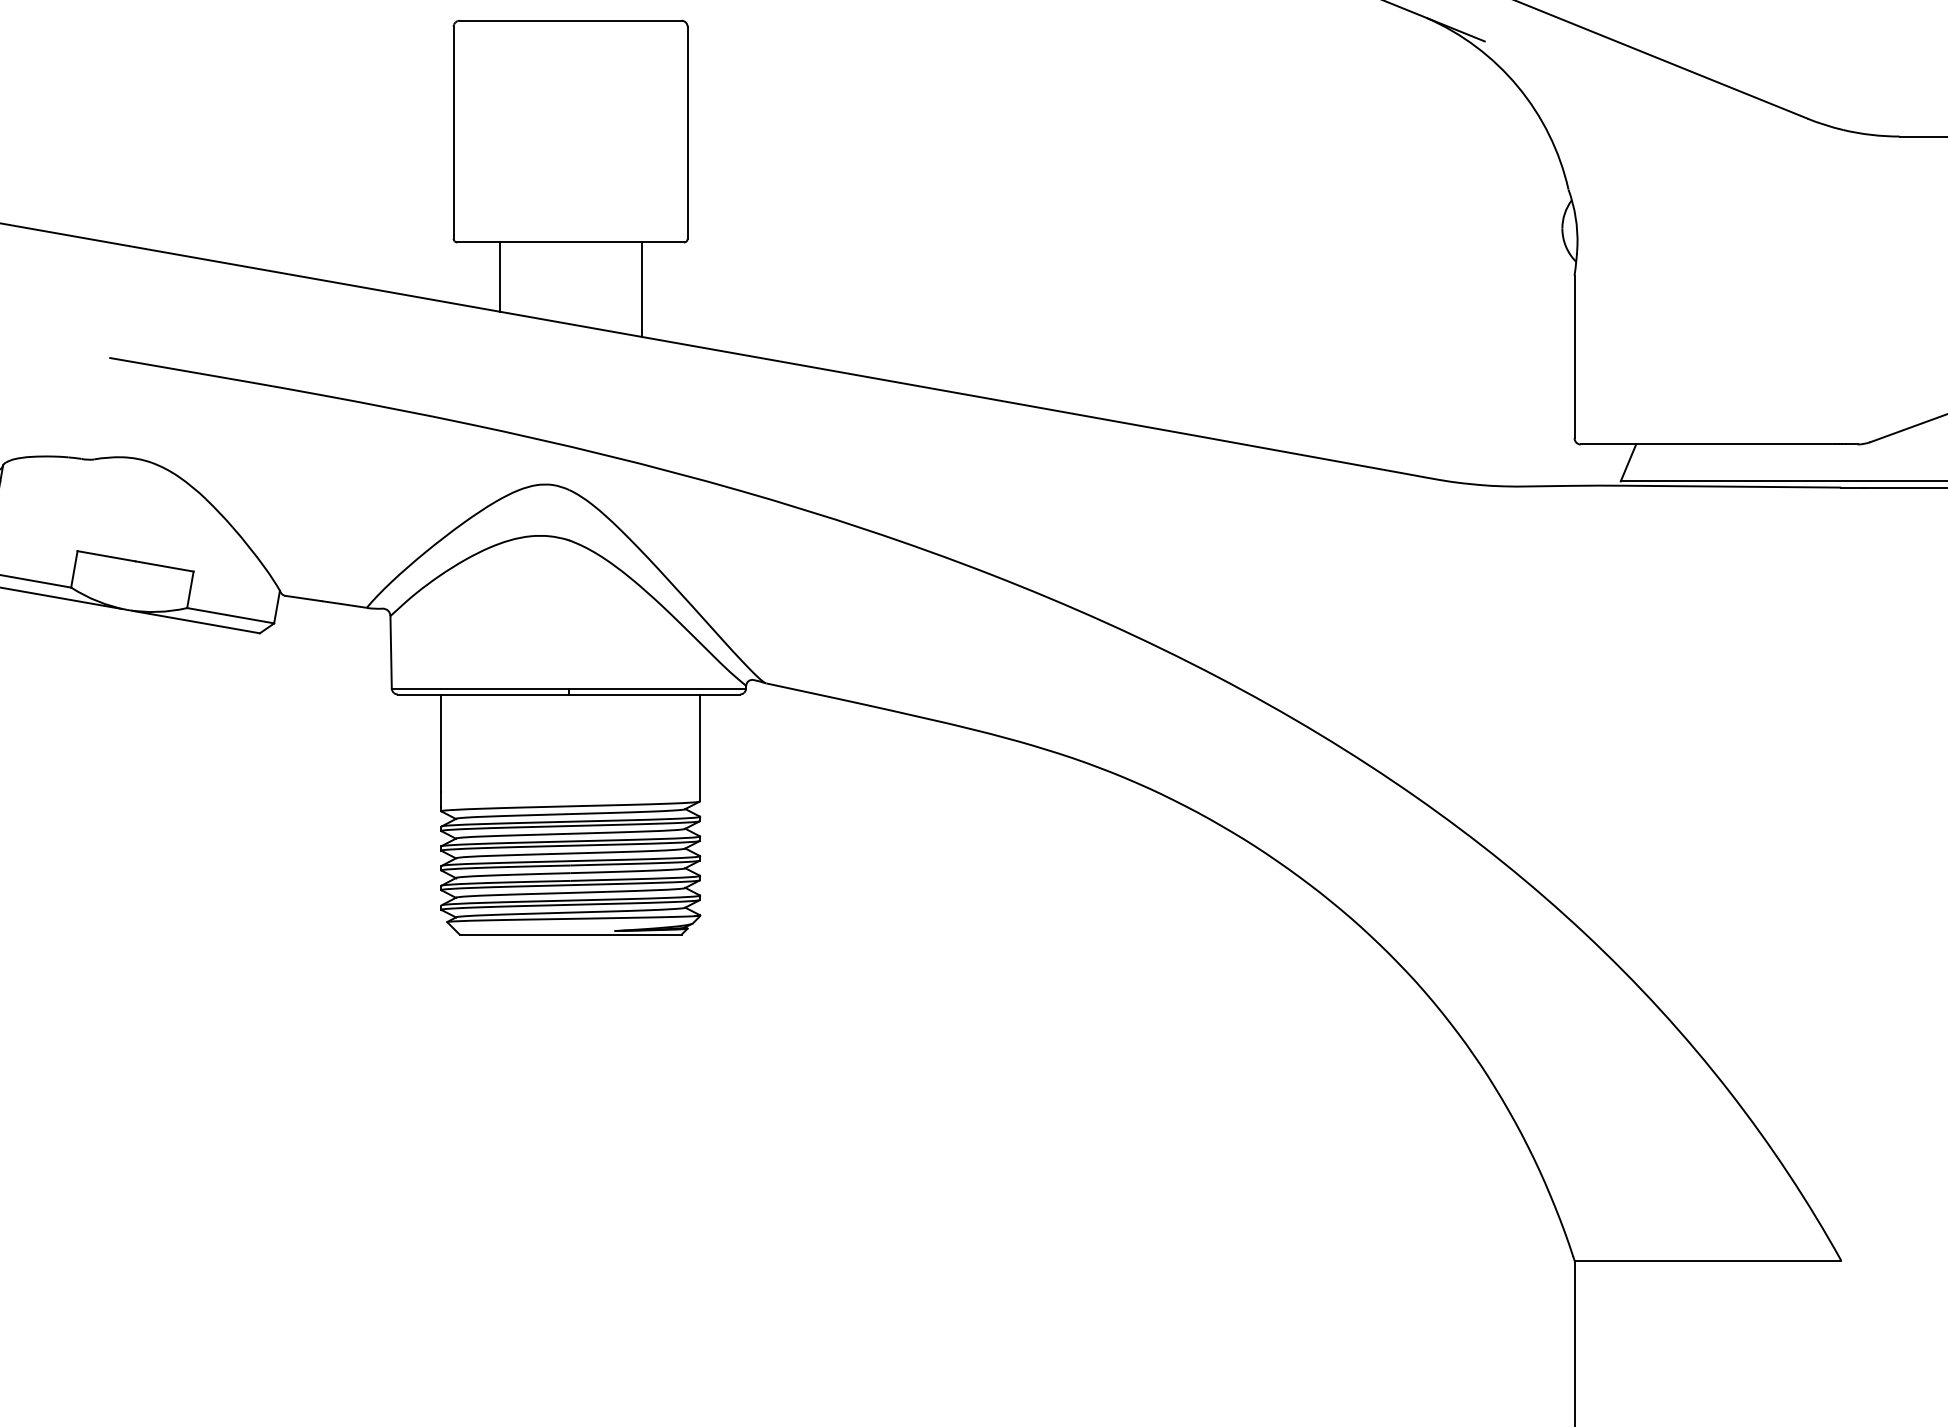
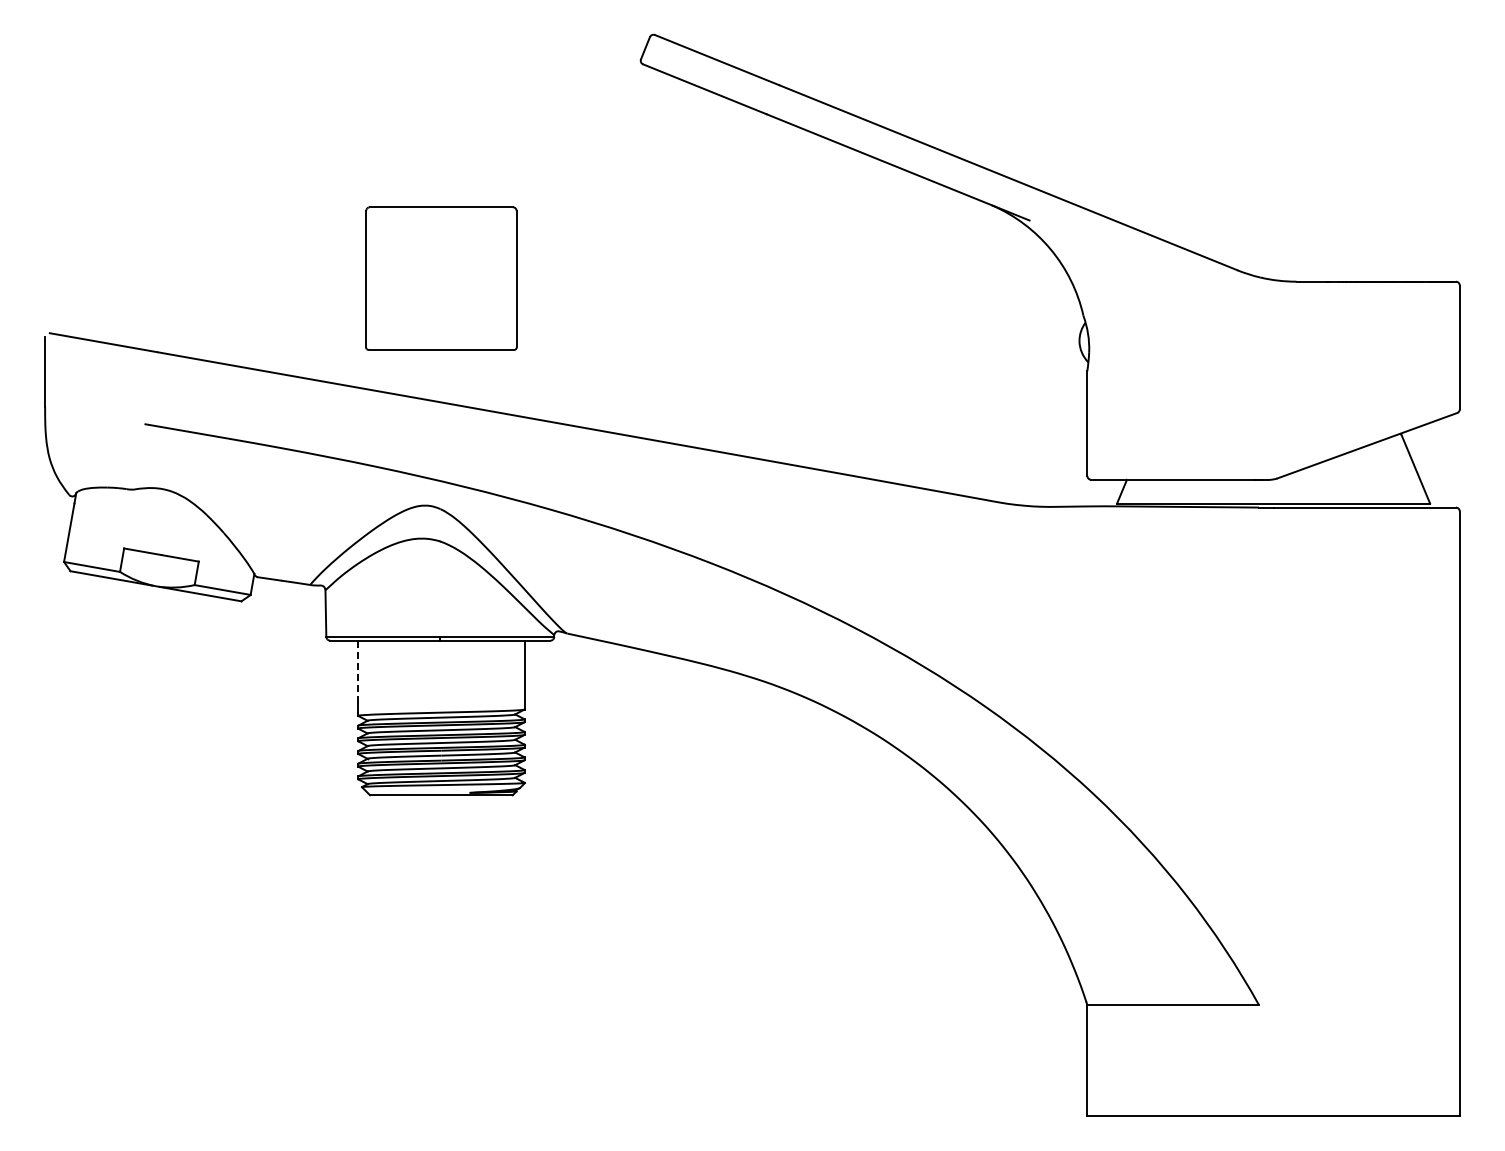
line: (499, 276) -> (395, 371), removed
line: (640, 288) -> (486, 379), removed
line: (441, 742) -> (358, 671), solid -> dashed

